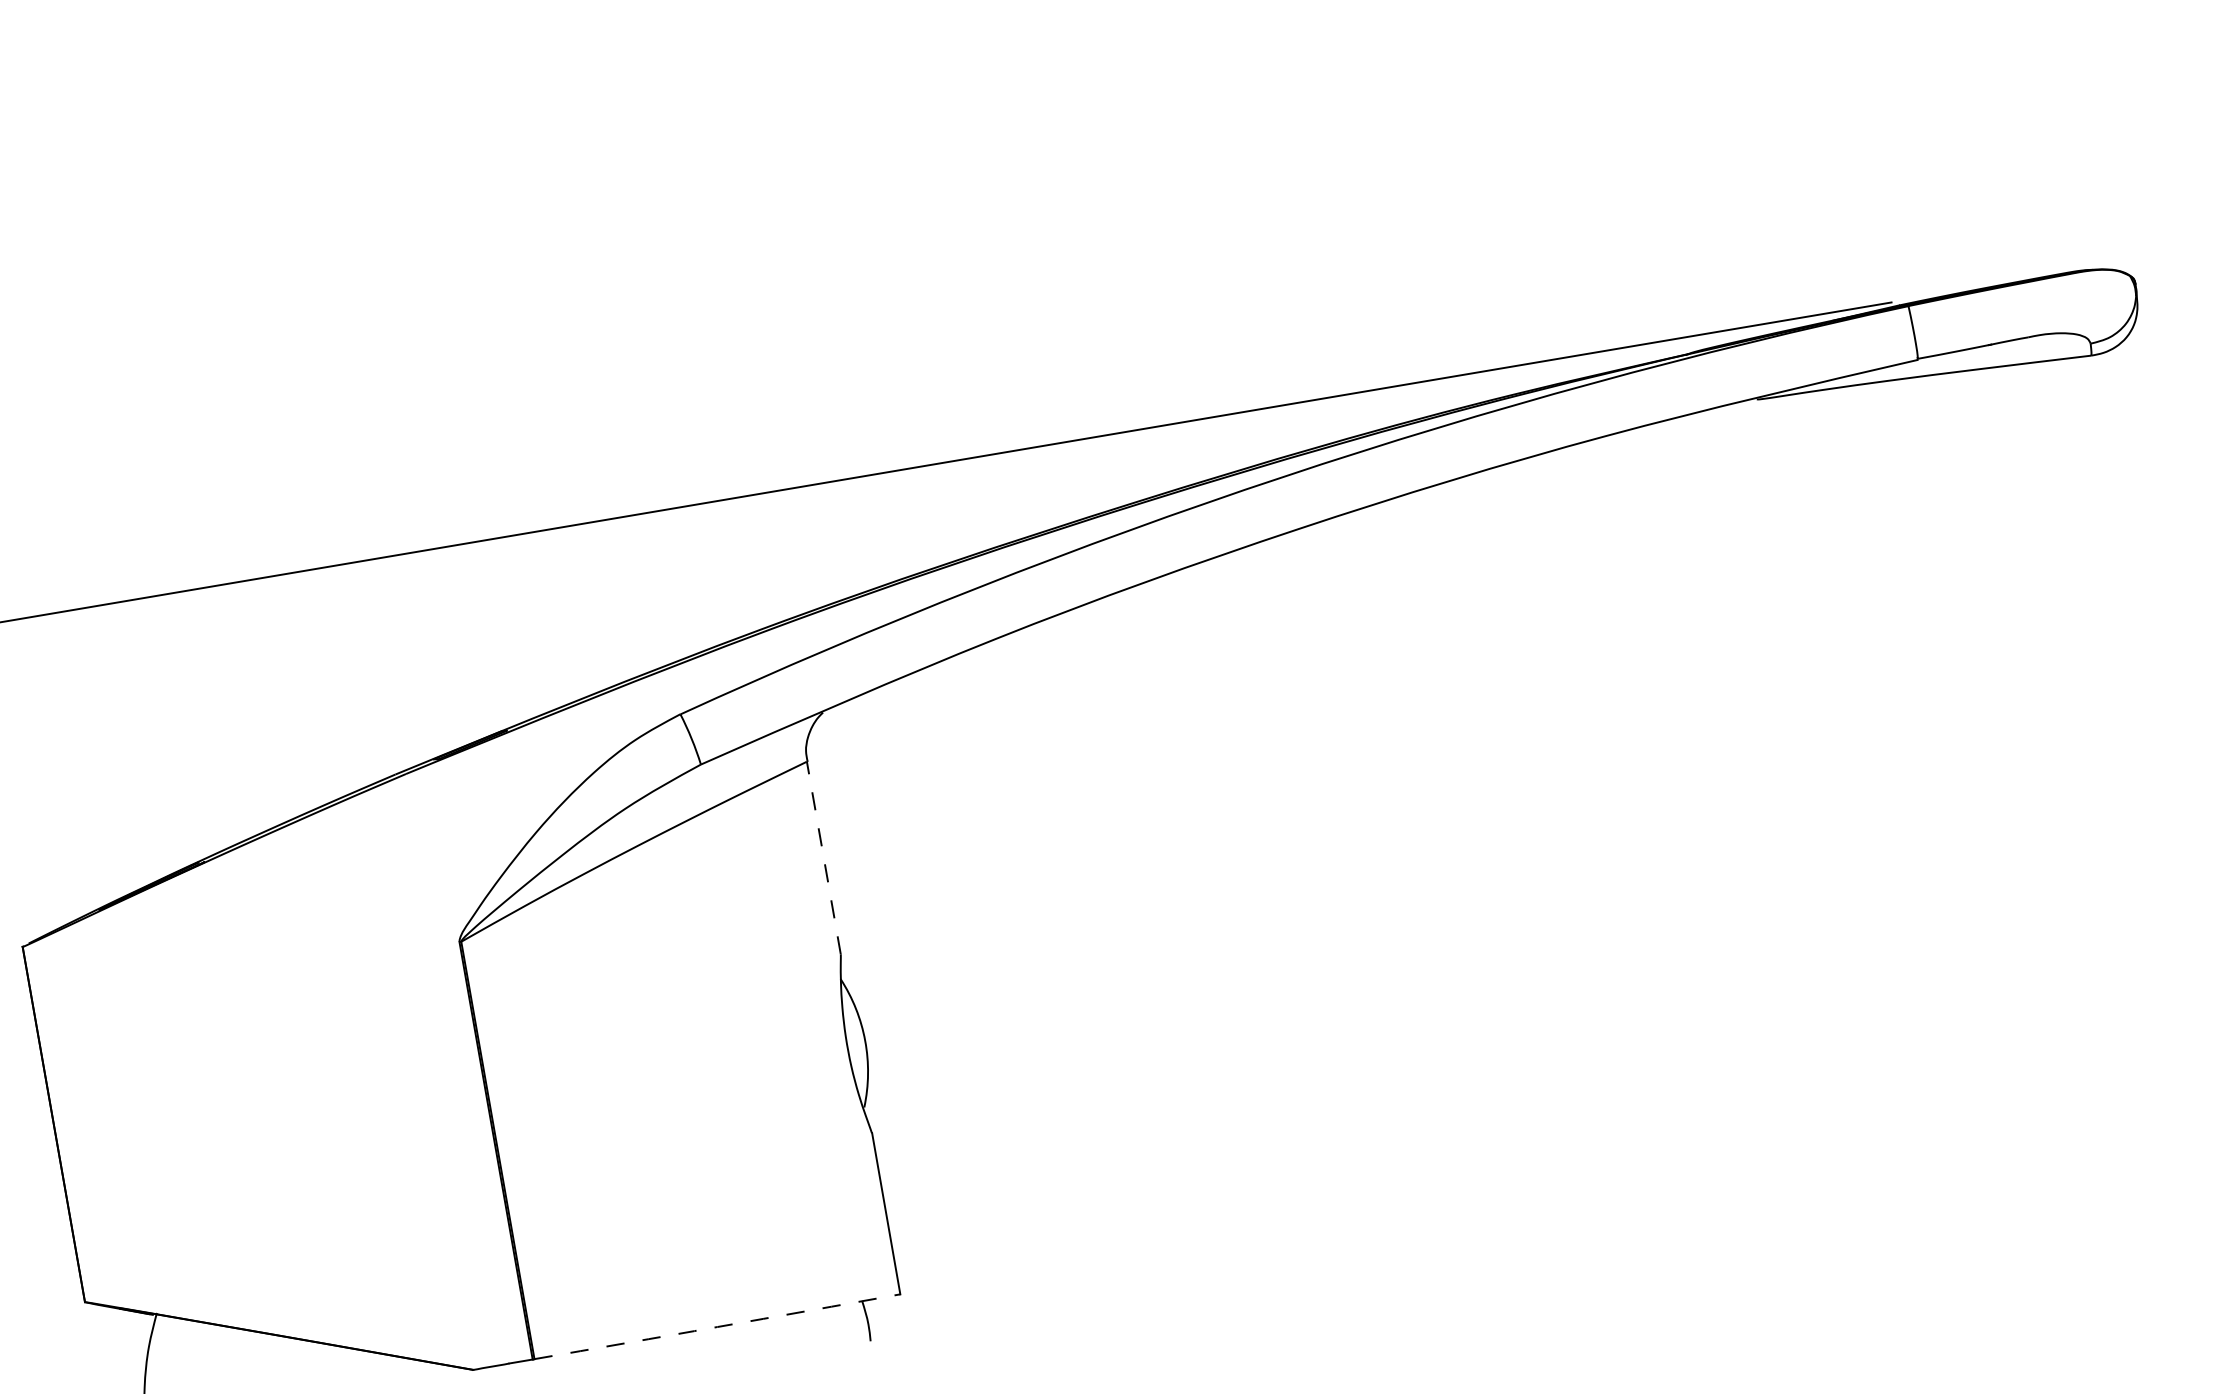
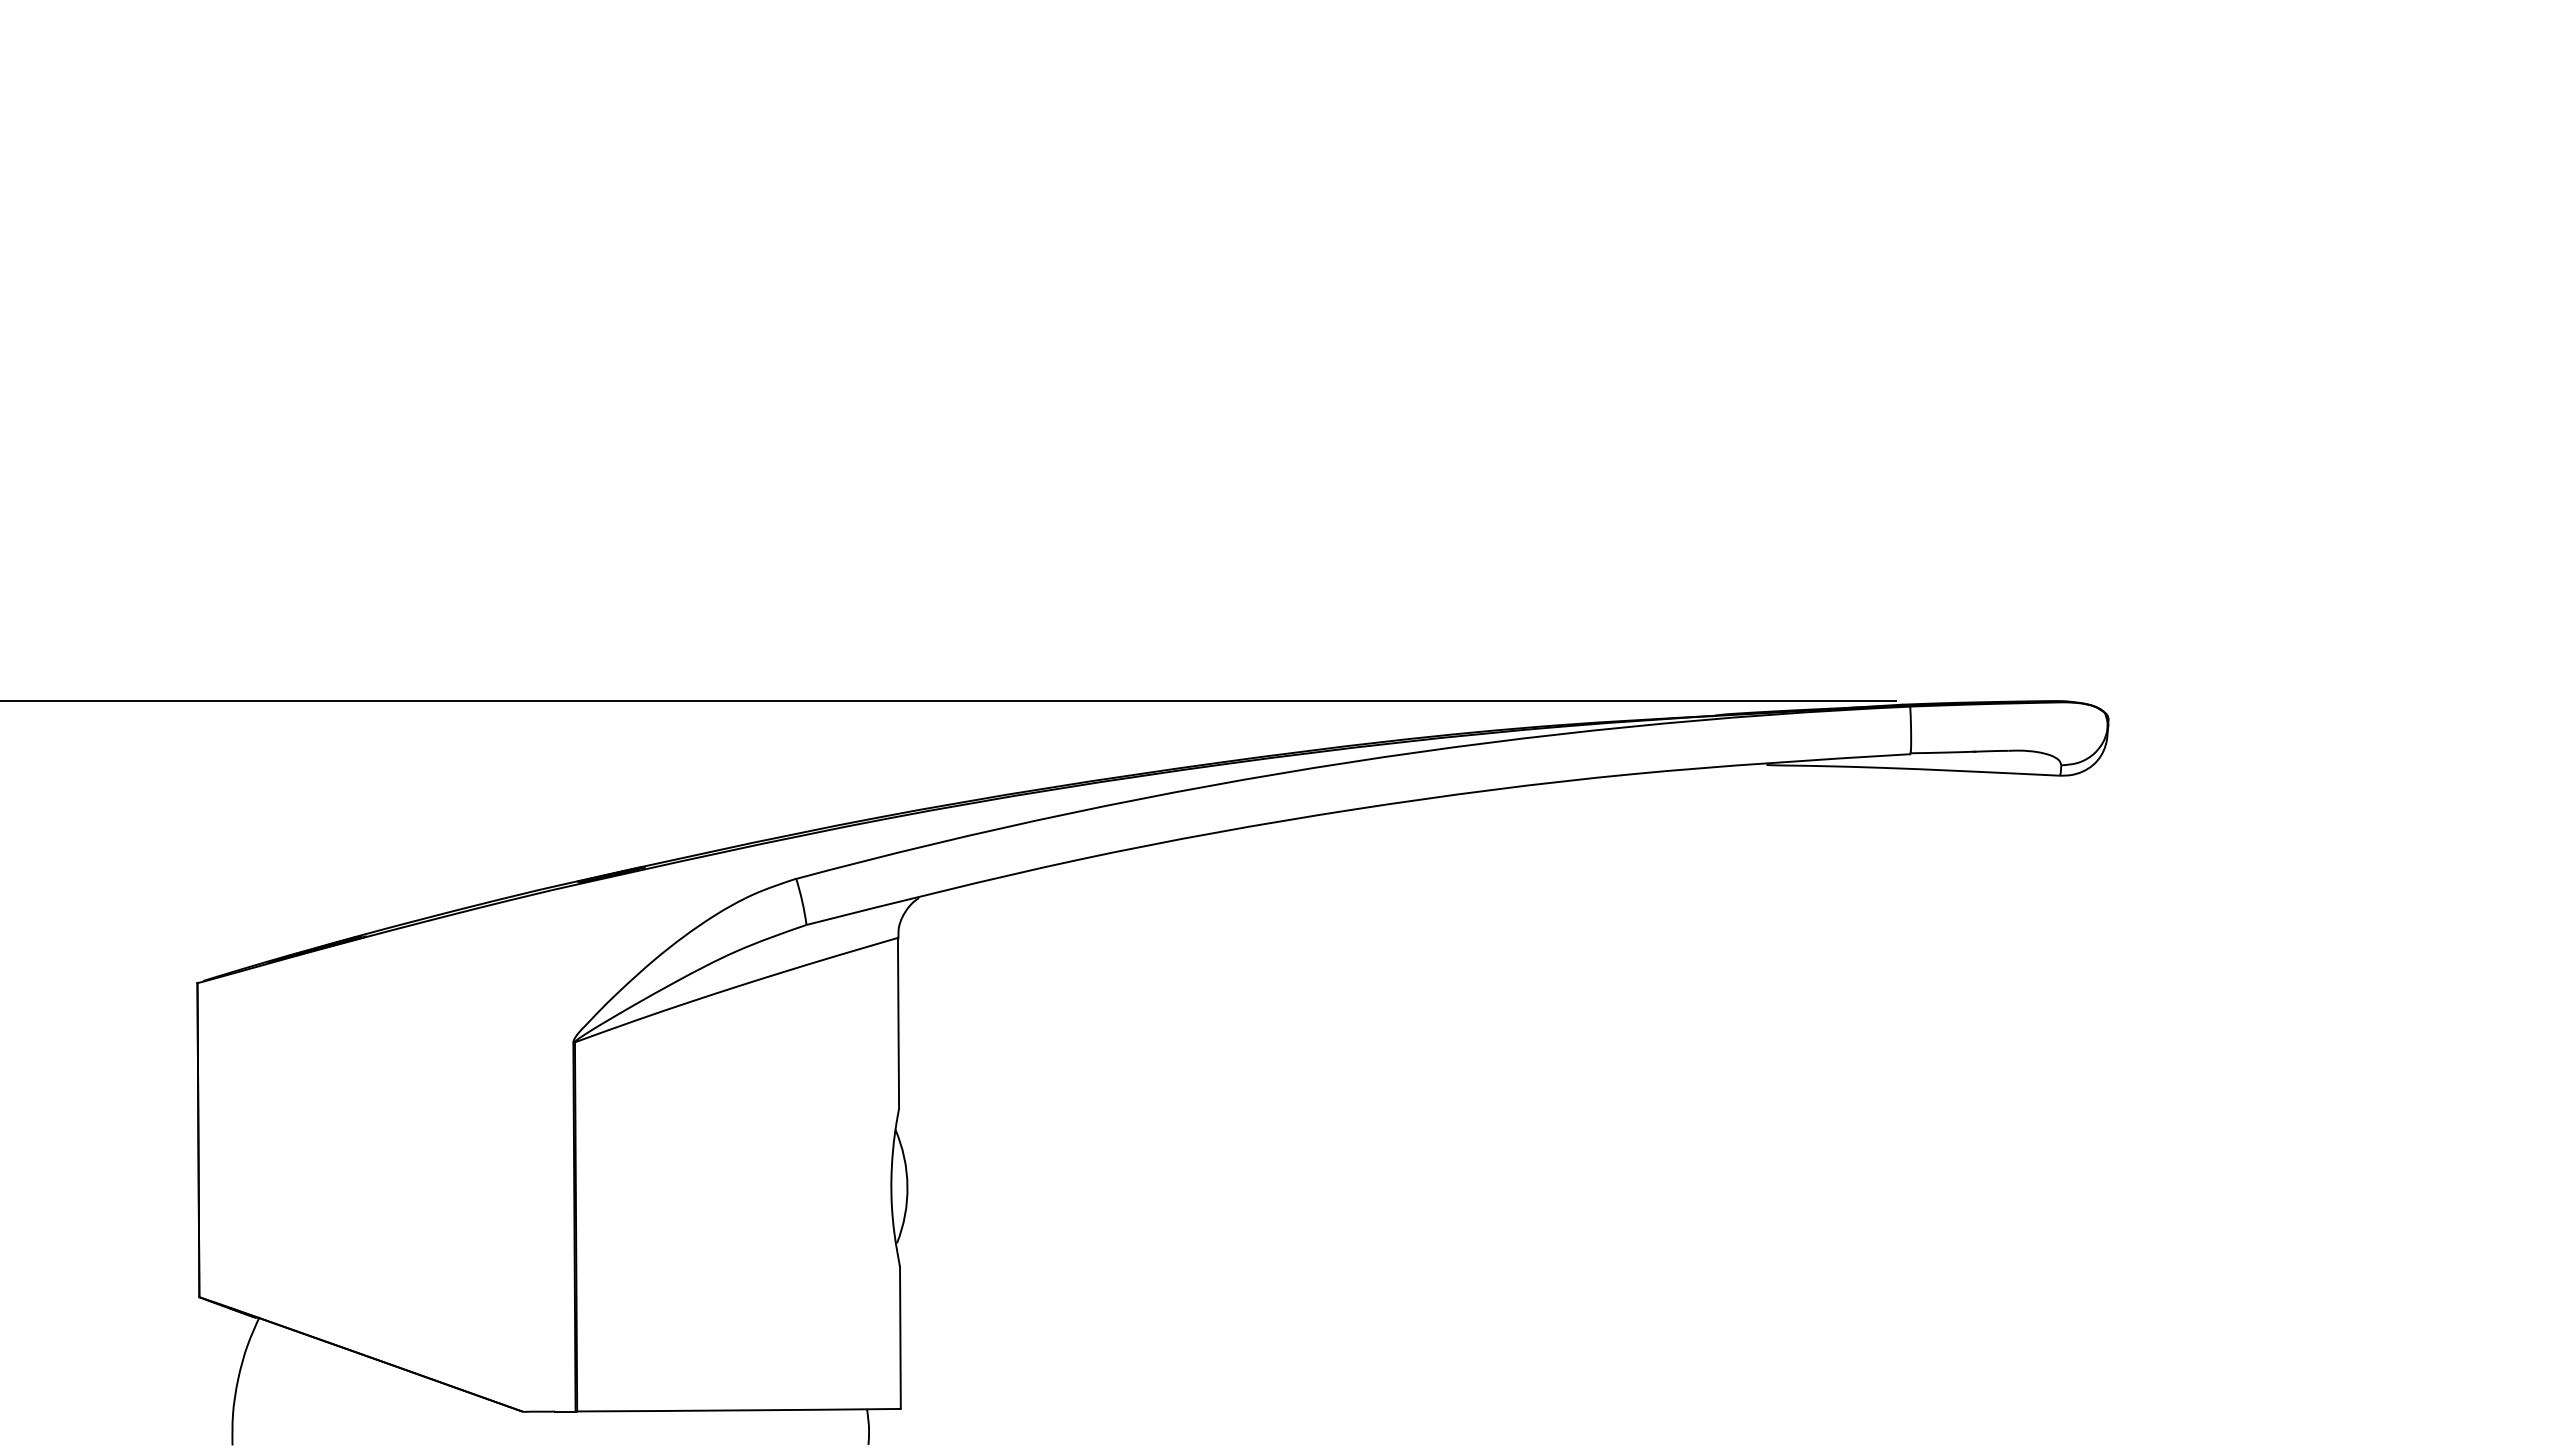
line: (823, 857) -> (898, 1022), dashed -> solid
arc: (716, 1327) -> (738, 1410), dashed -> solid

